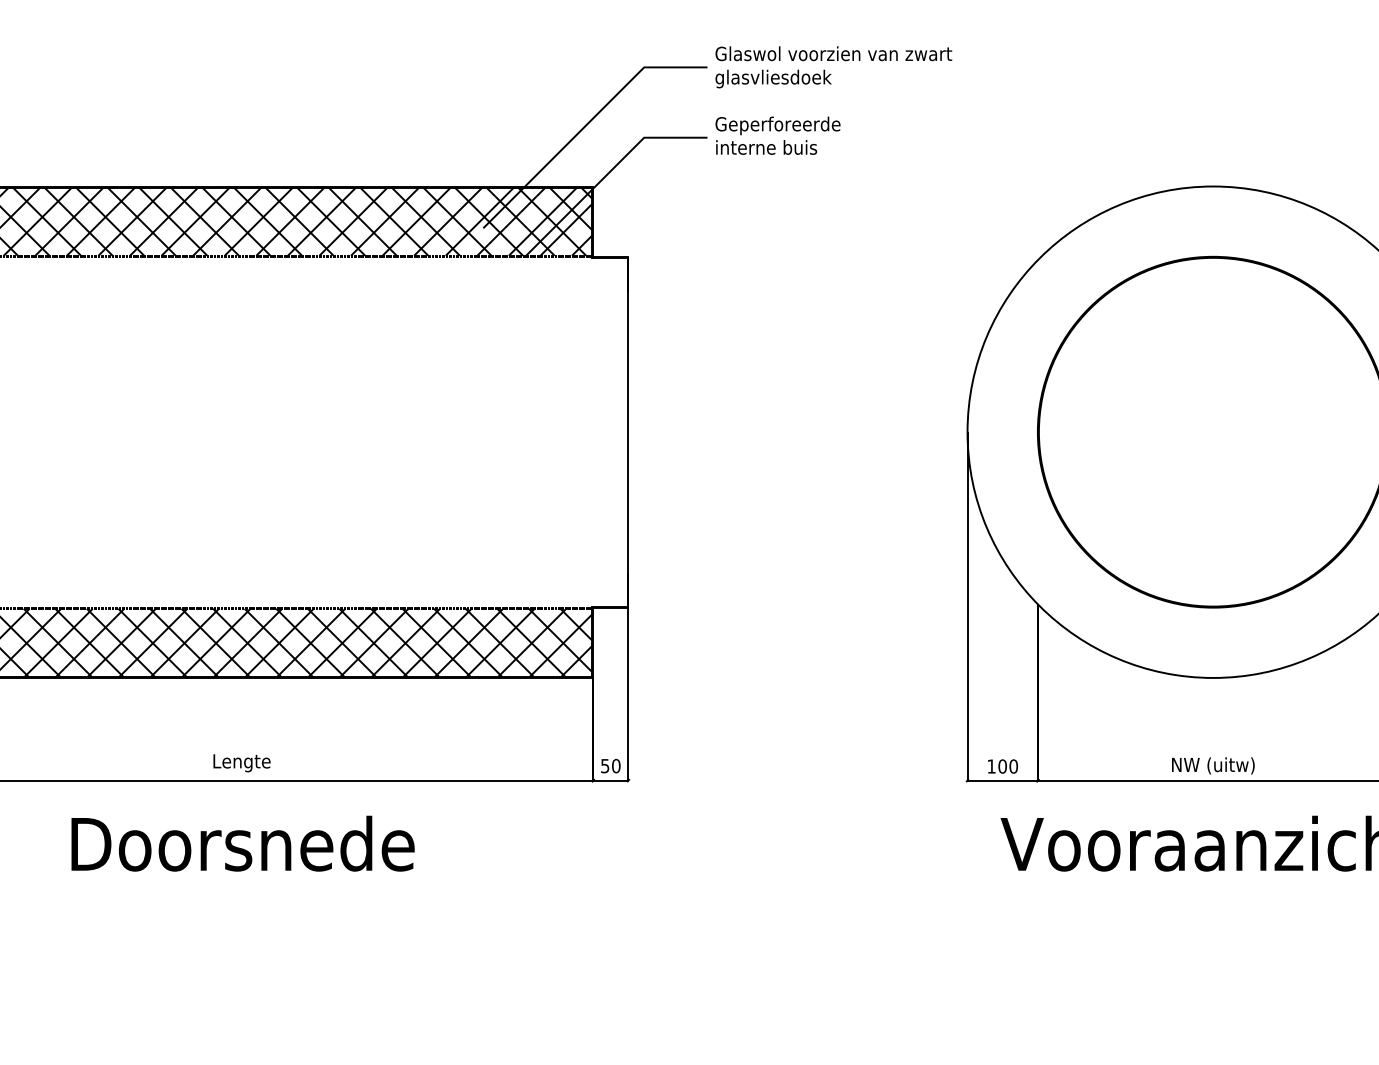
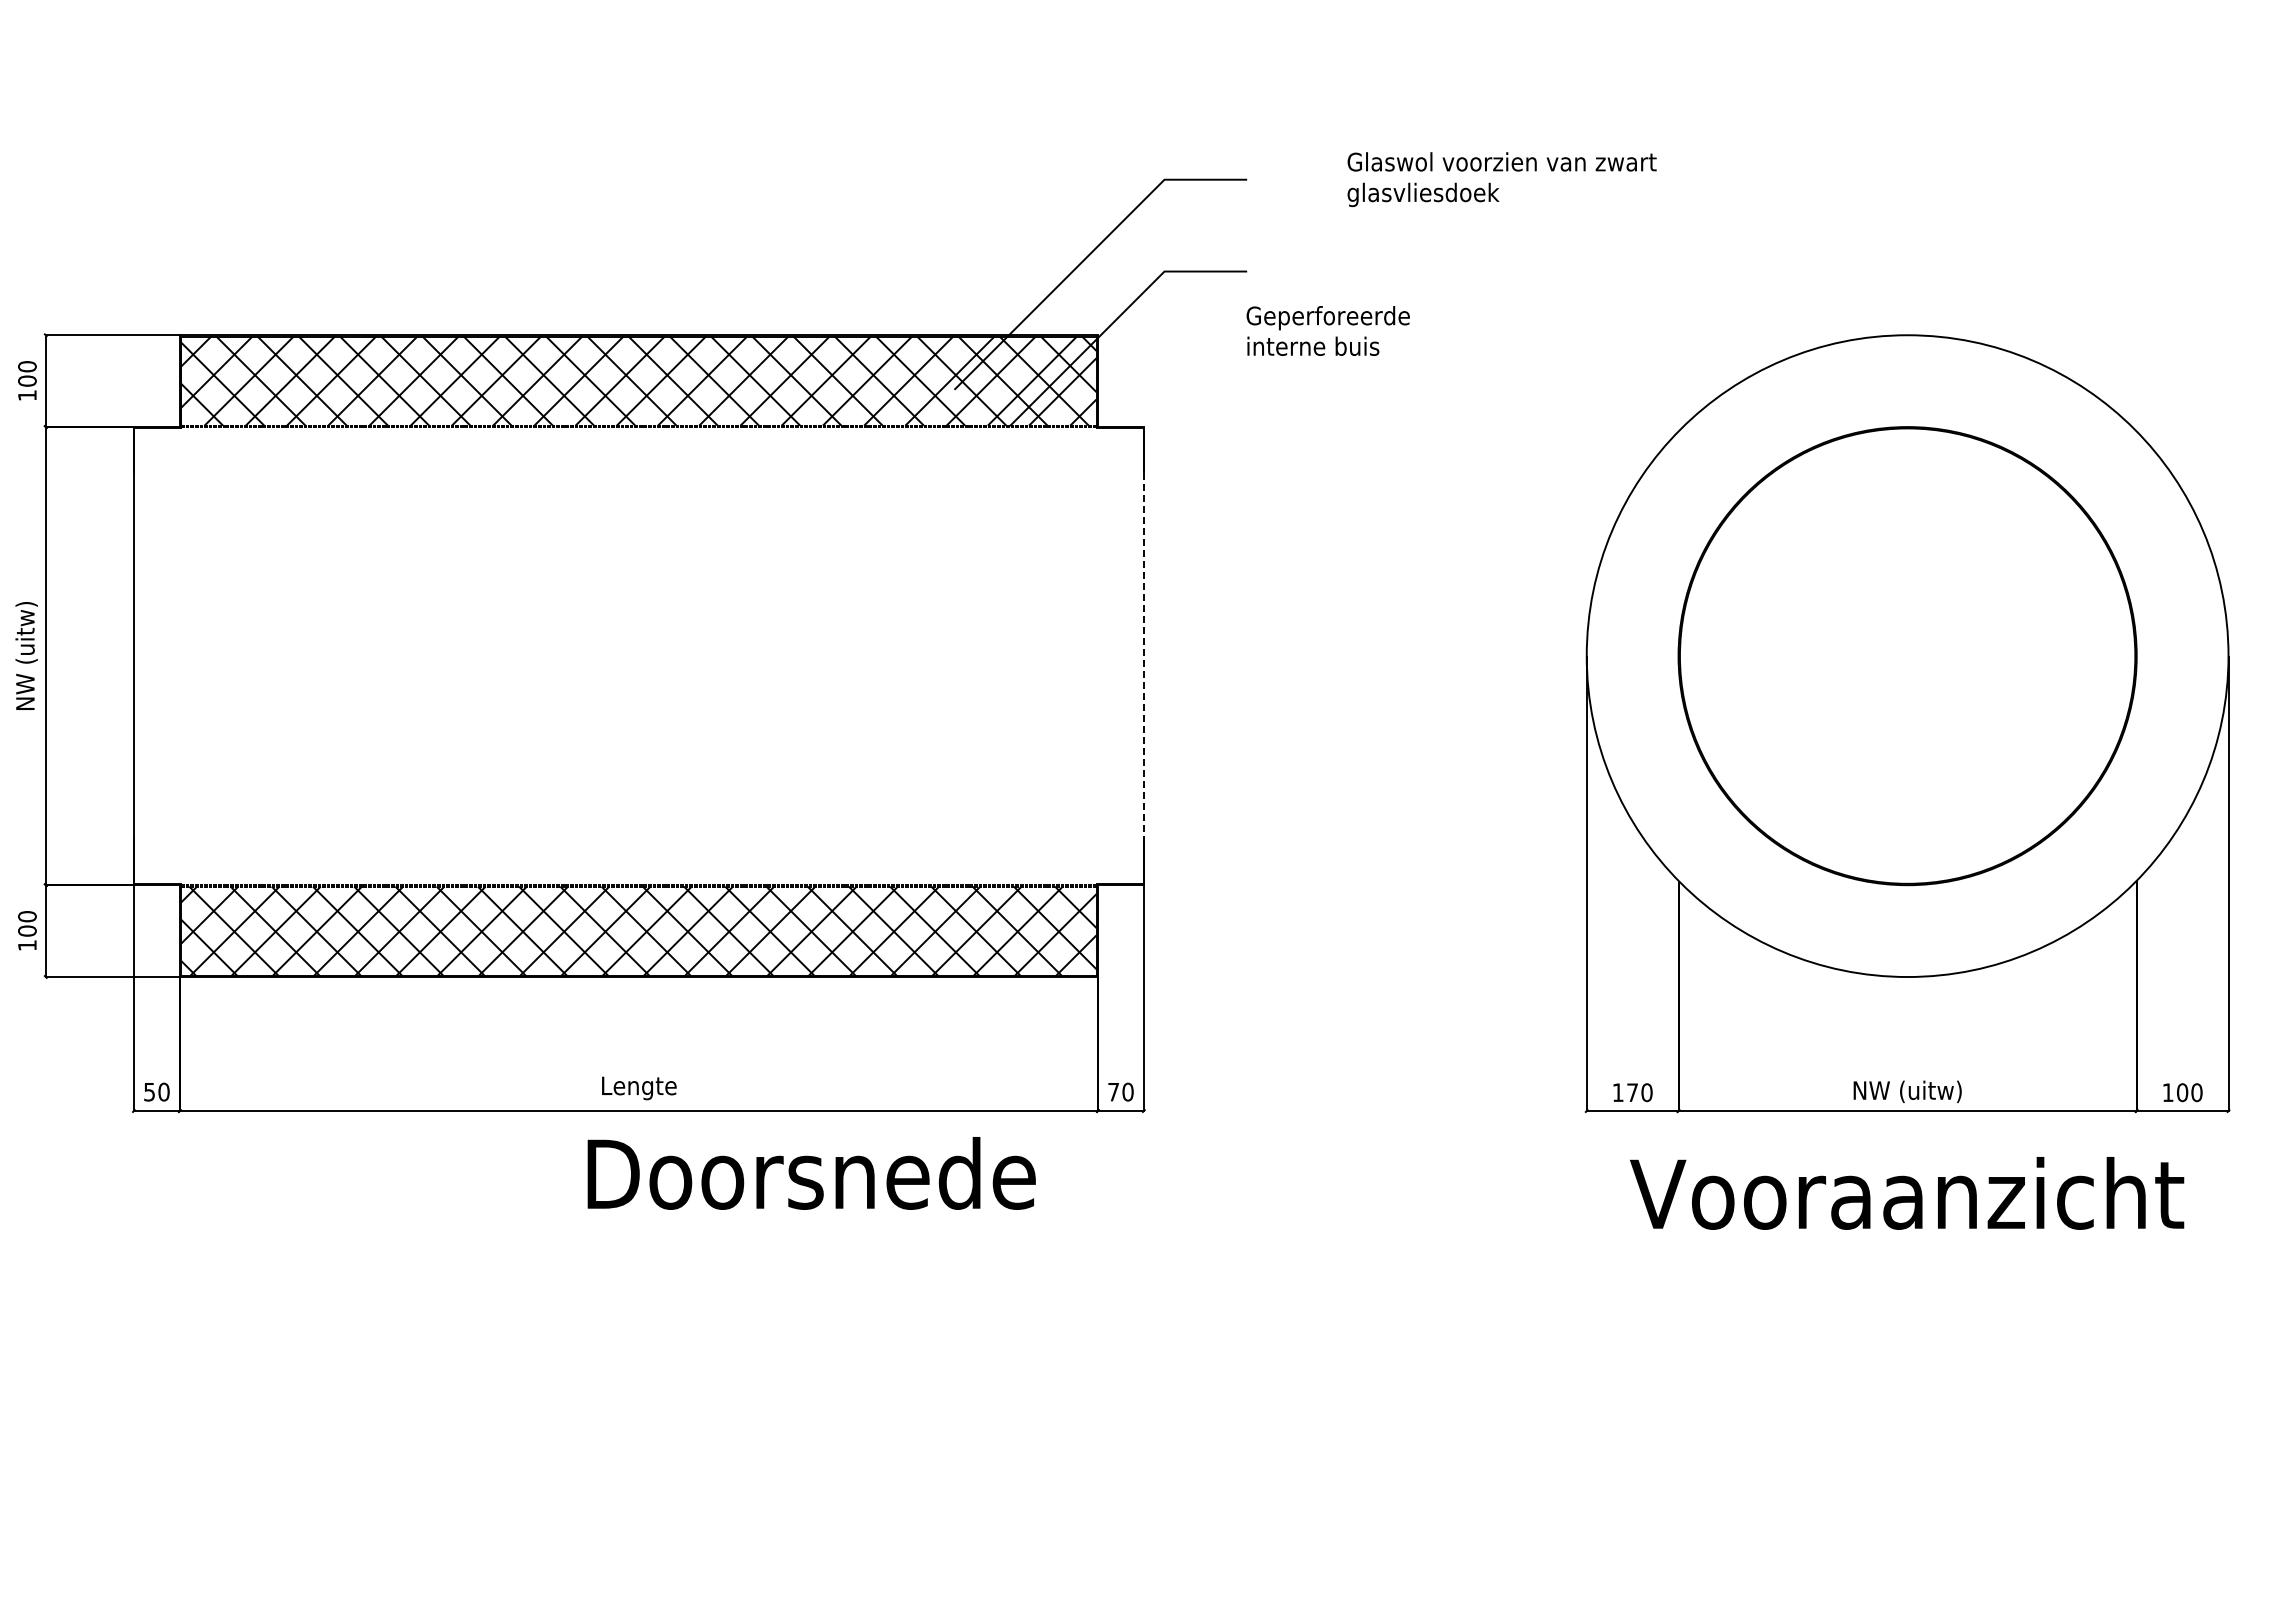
text: (833, 67) -> (1501, 179), moved
text: (777, 135) -> (1327, 330), moved
line: (628, 432) -> (1143, 656), solid -> dashed
text: (605, 766) -> (1113, 1092), 50 -> 70
text: (1002, 766) -> (1632, 1092), 100 -> 170
text: (242, 843) -> (811, 1173), moved

